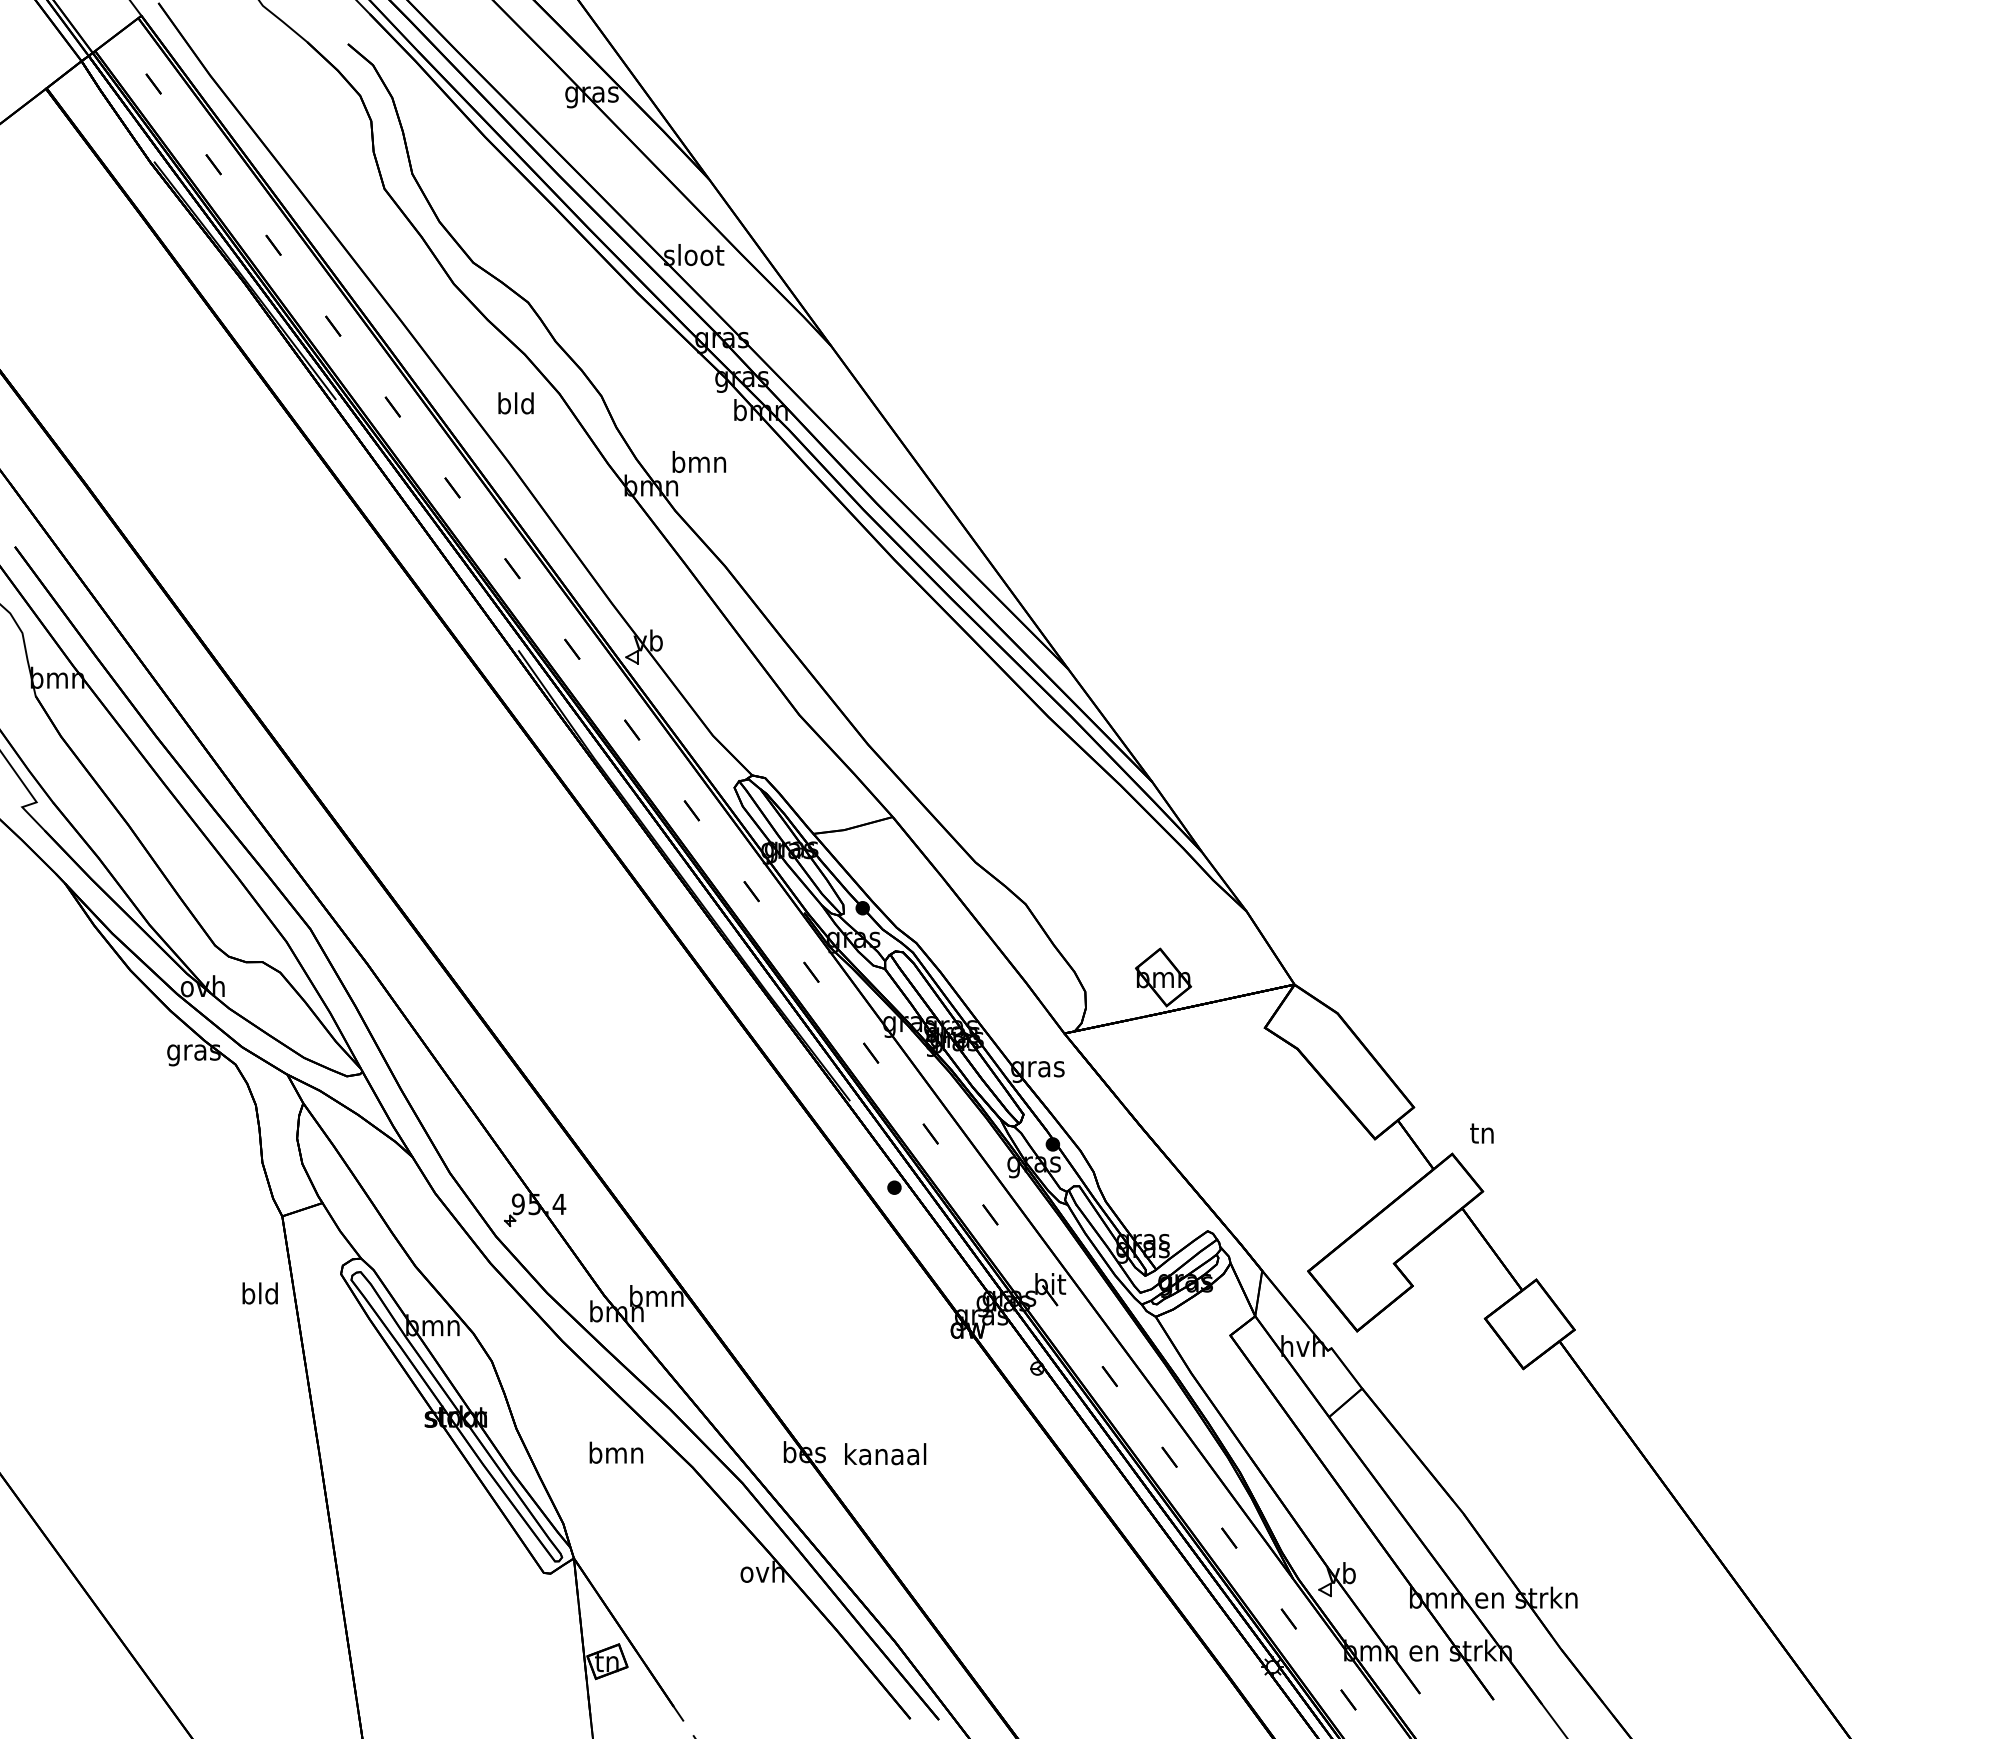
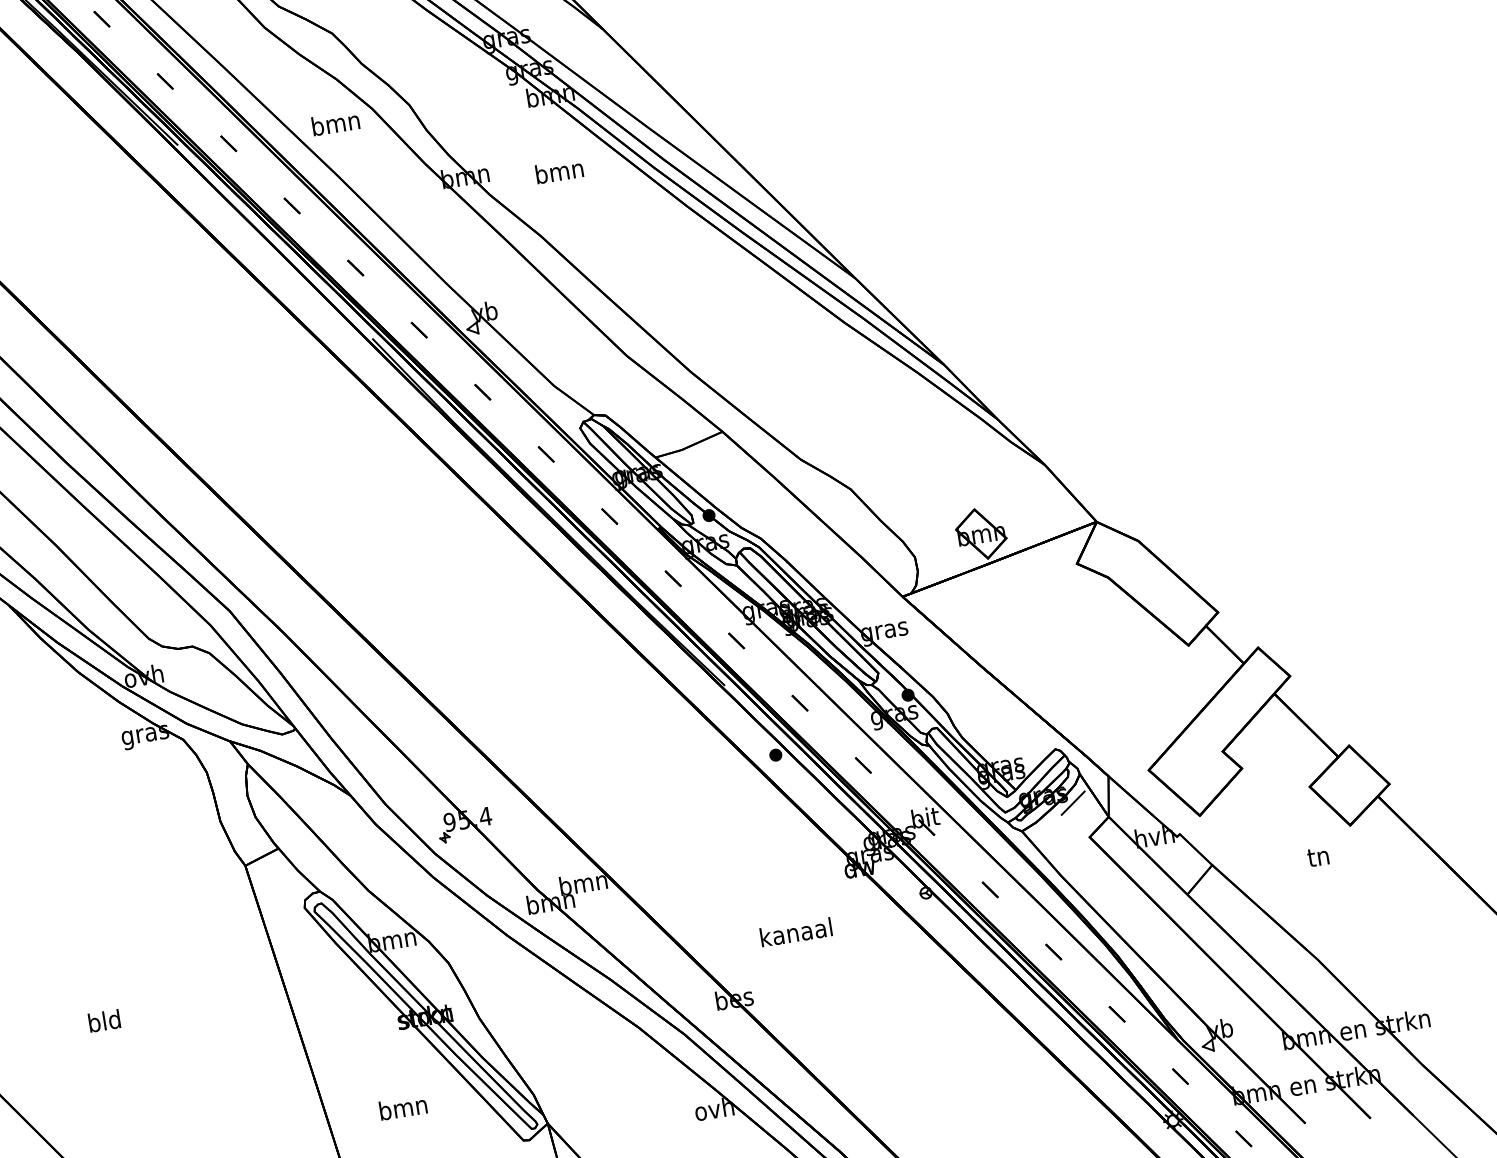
text: (515, 403) -> (335, 123), bld -> bmn
text: (699, 461) -> (559, 170), moved
text: (1481, 1133) -> (1317, 857), moved
text: (259, 1293) -> (103, 1021), moved
line: (1217, 1294) -> (1072, 803), added
text: (616, 1452) -> (403, 1107), moved
text: (885, 1454) -> (796, 932), moved

